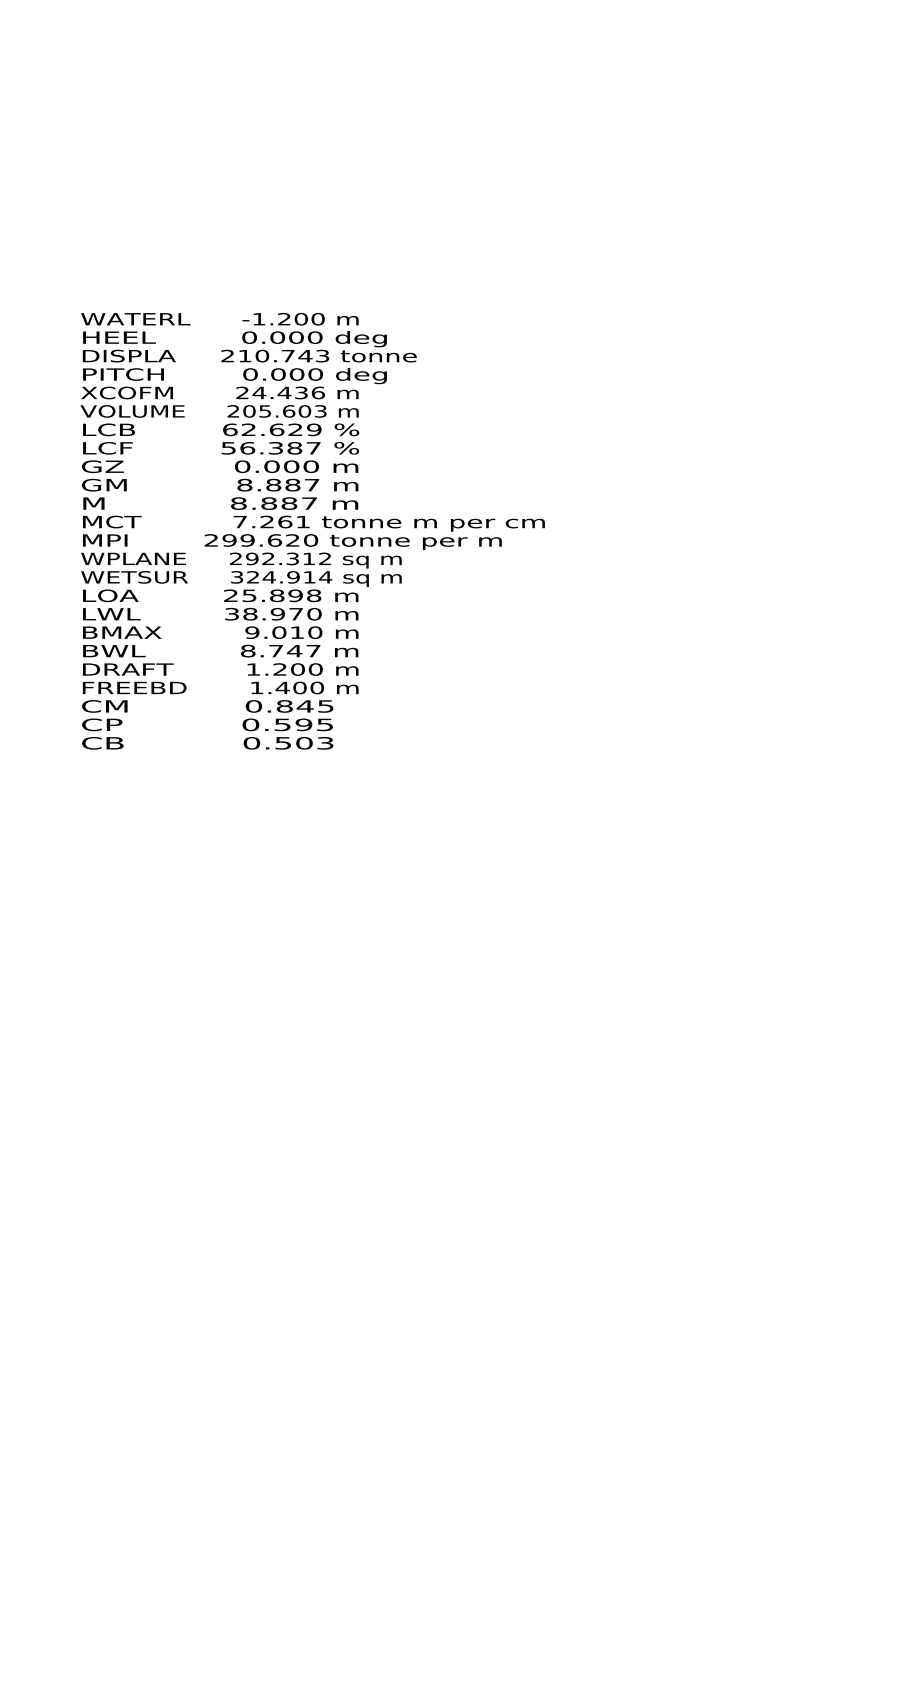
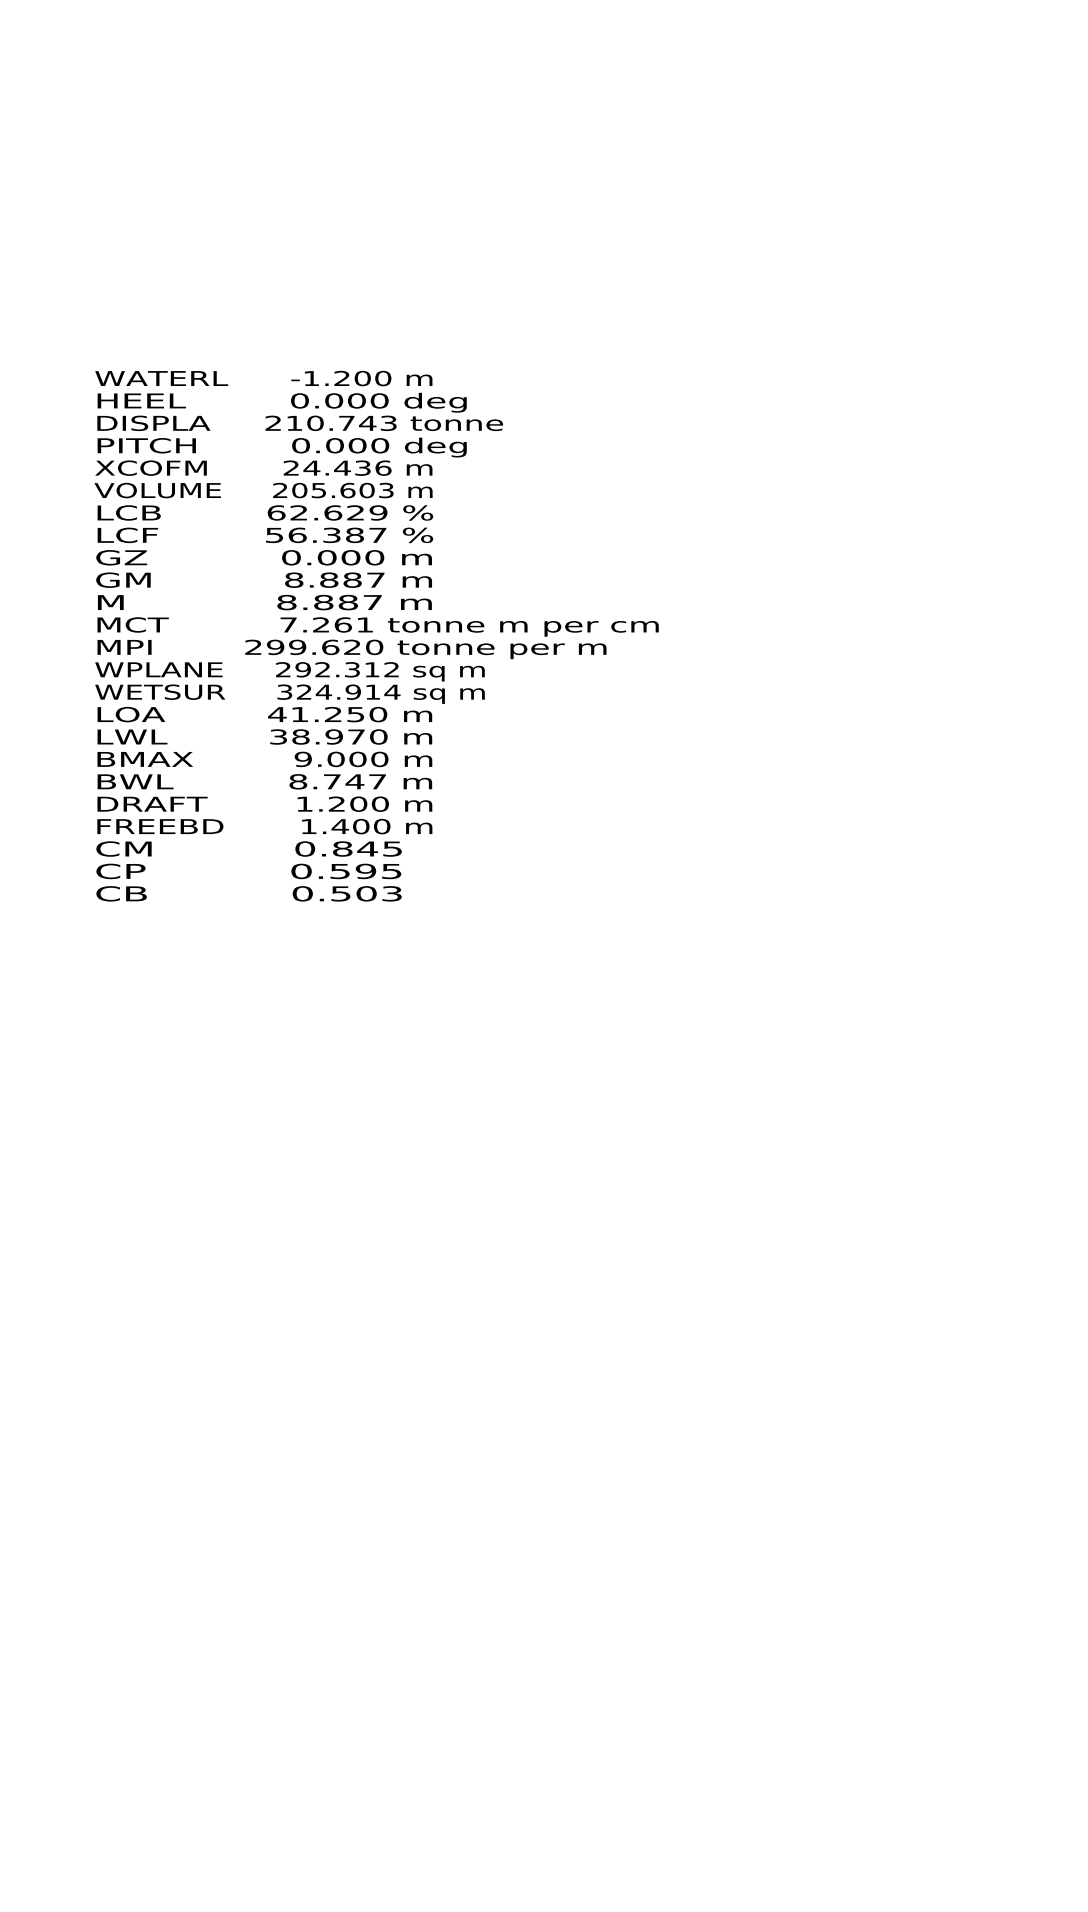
text: (272, 595) -> (327, 714), 25.898 -> 41.250
text: (297, 632) -> (358, 759), 9.010 -> 9.000

